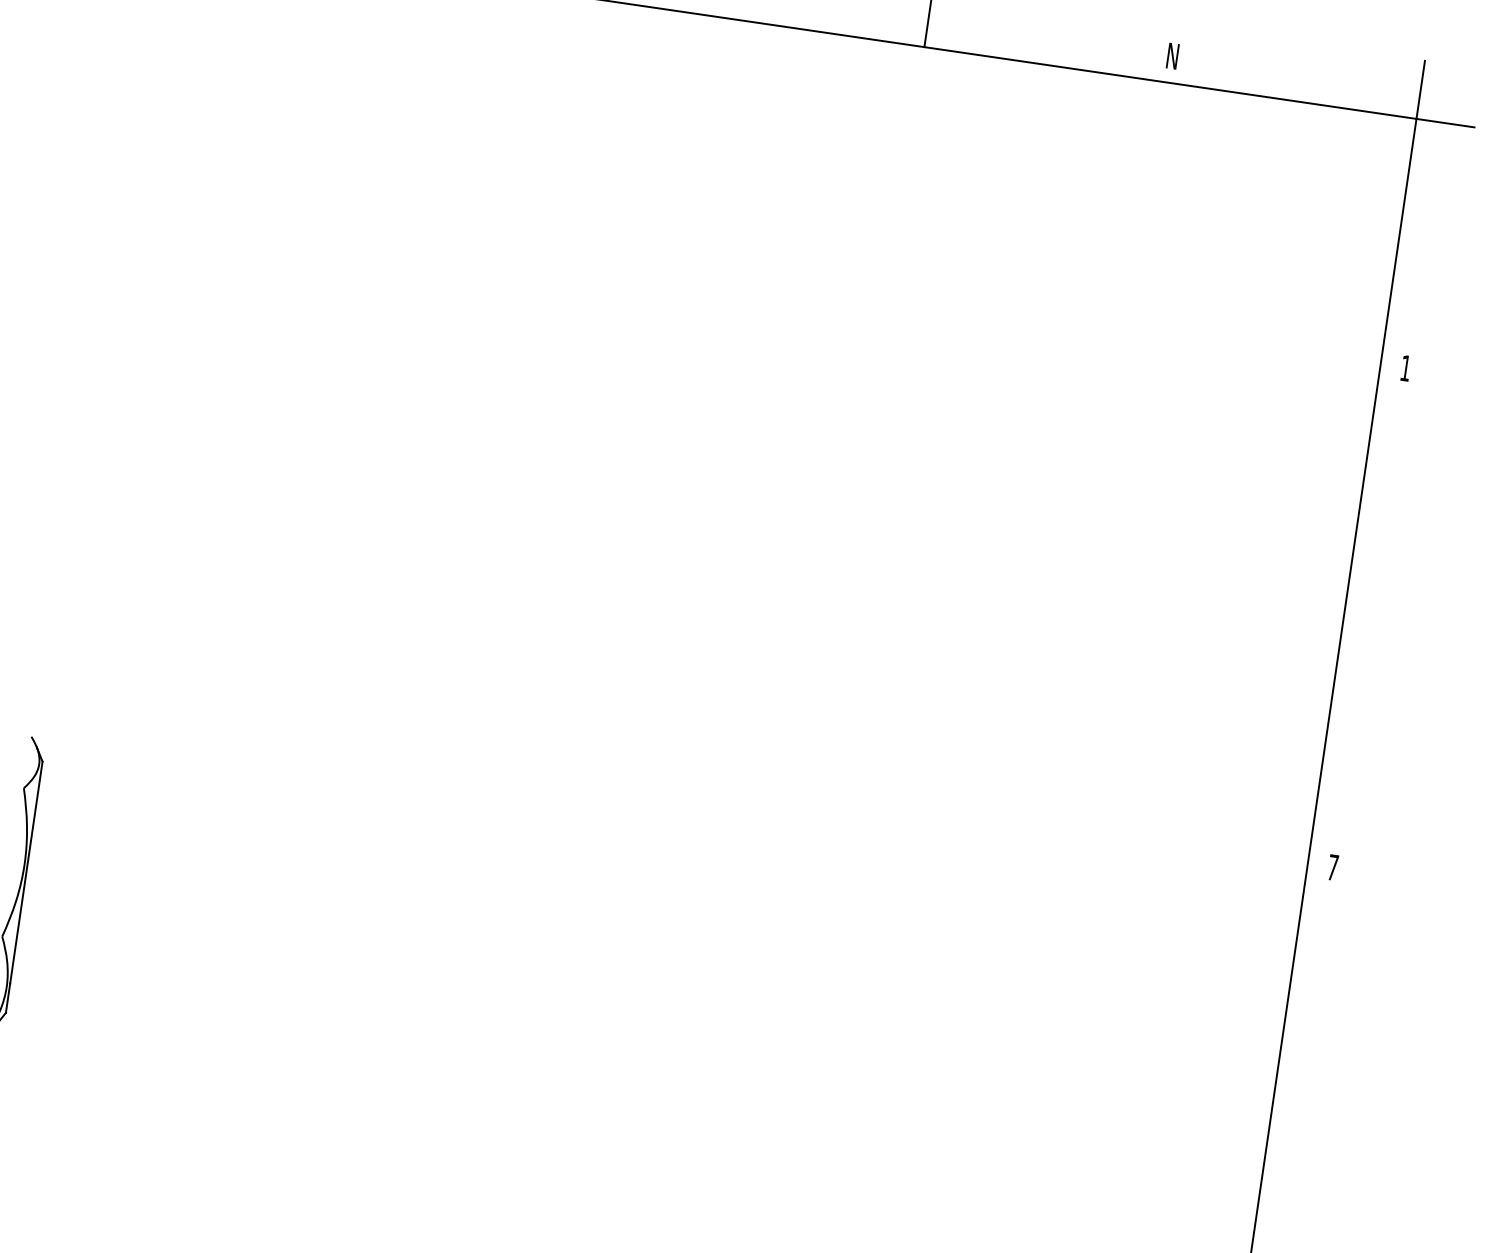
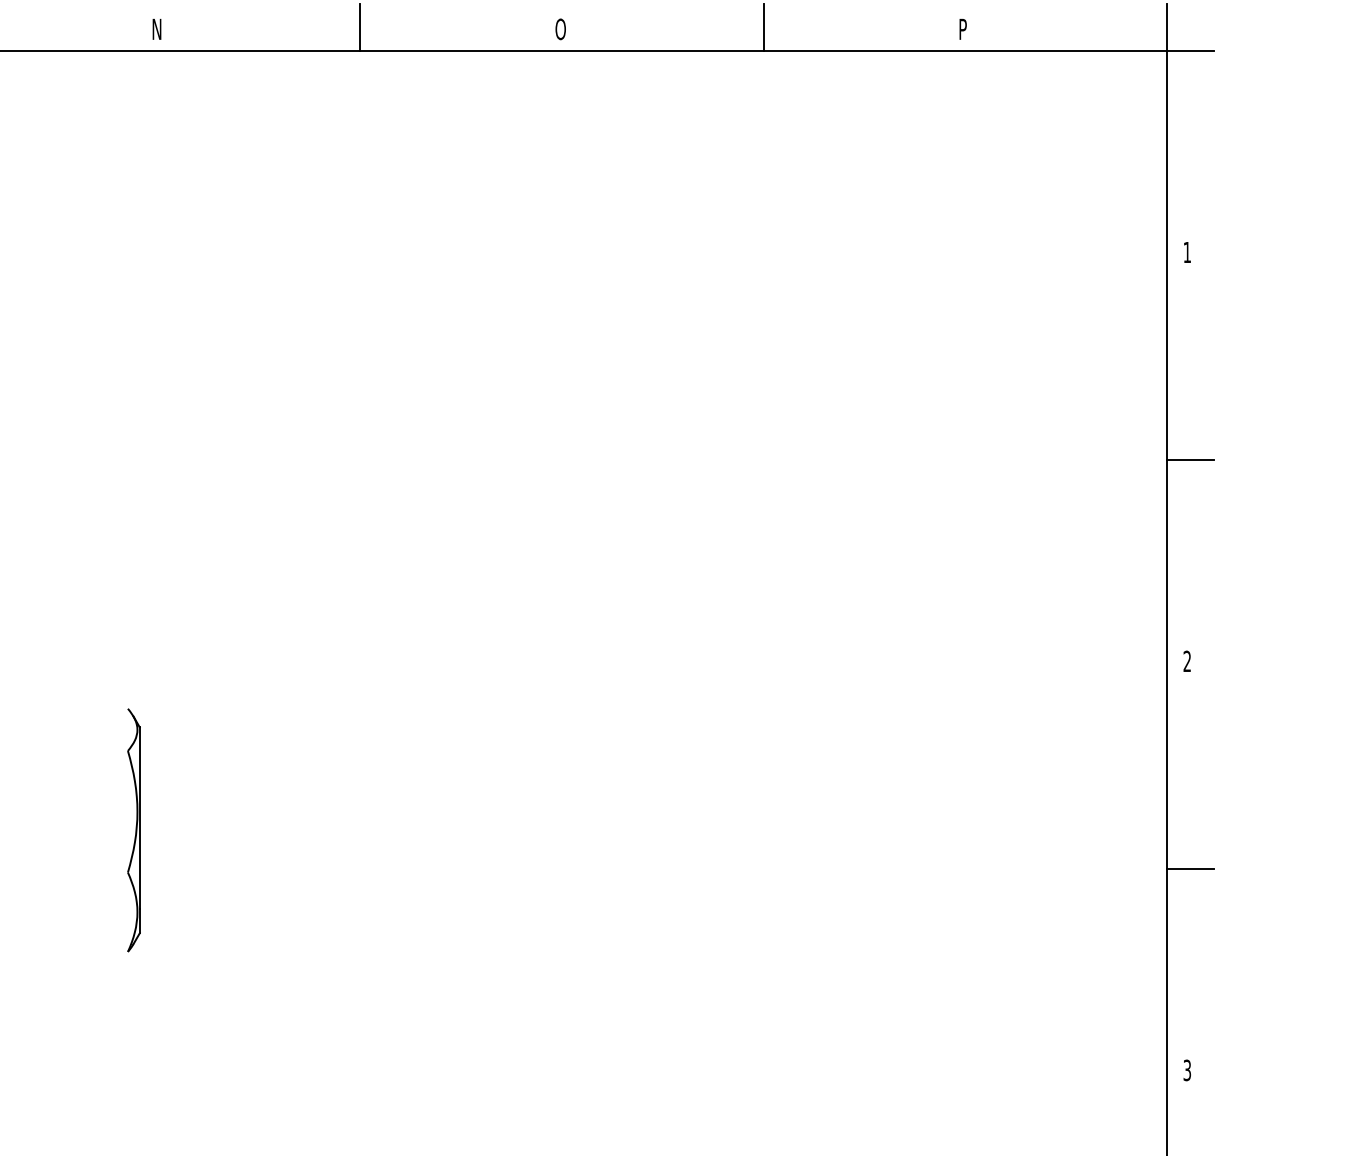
text: (1173, 55) -> (964, 28), N -> P
line: (1372, 621) -> (1190, 459), added
text: (1332, 866) -> (1186, 660), 7 -> 2
line: (1299, 1120) -> (1190, 868), added

